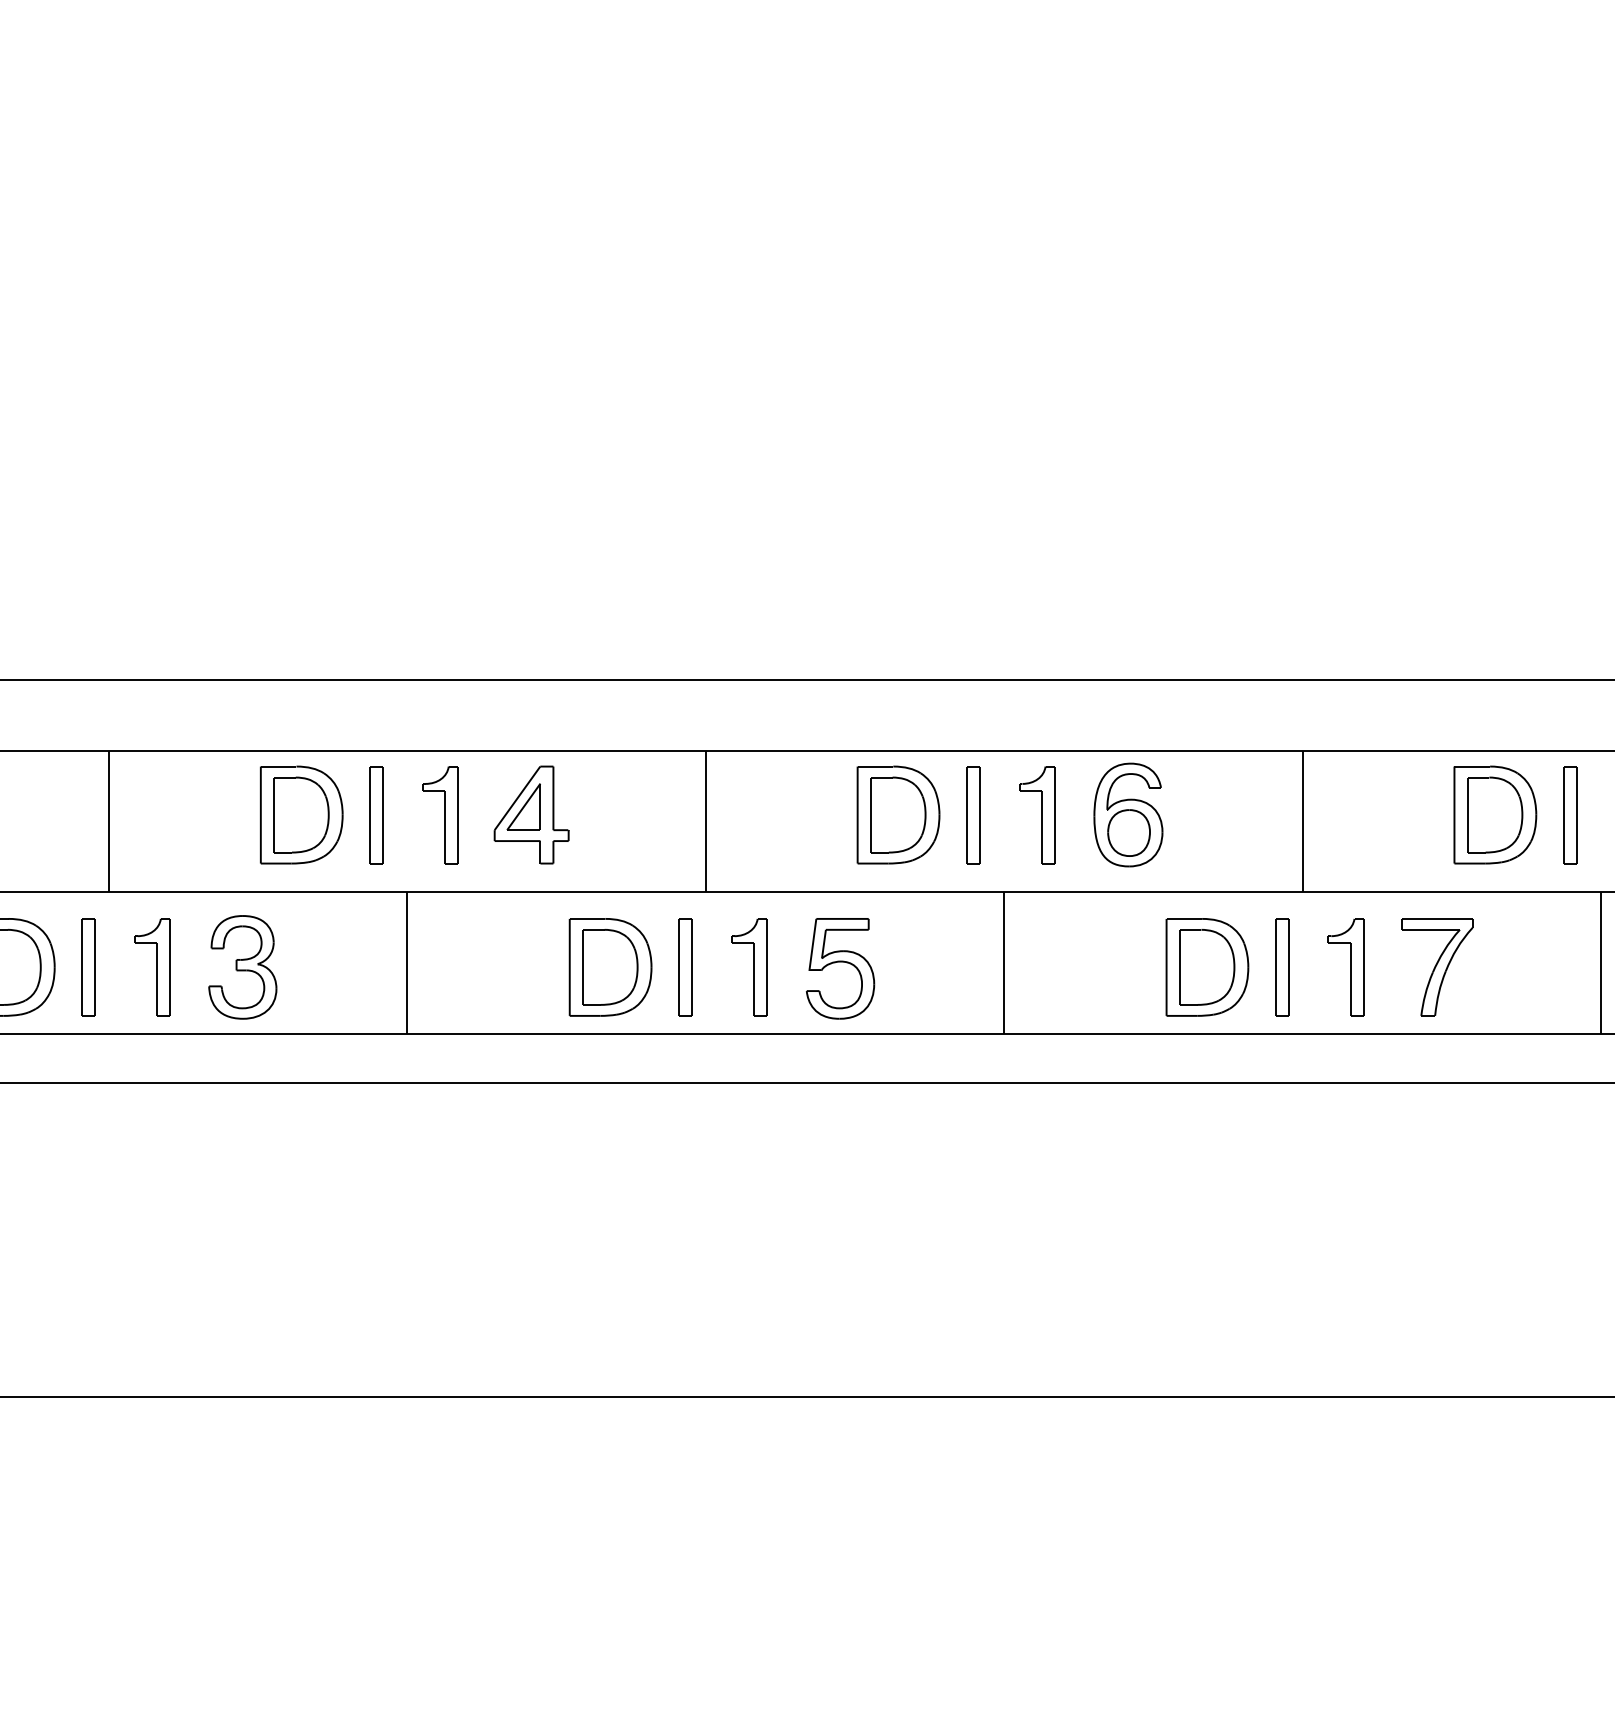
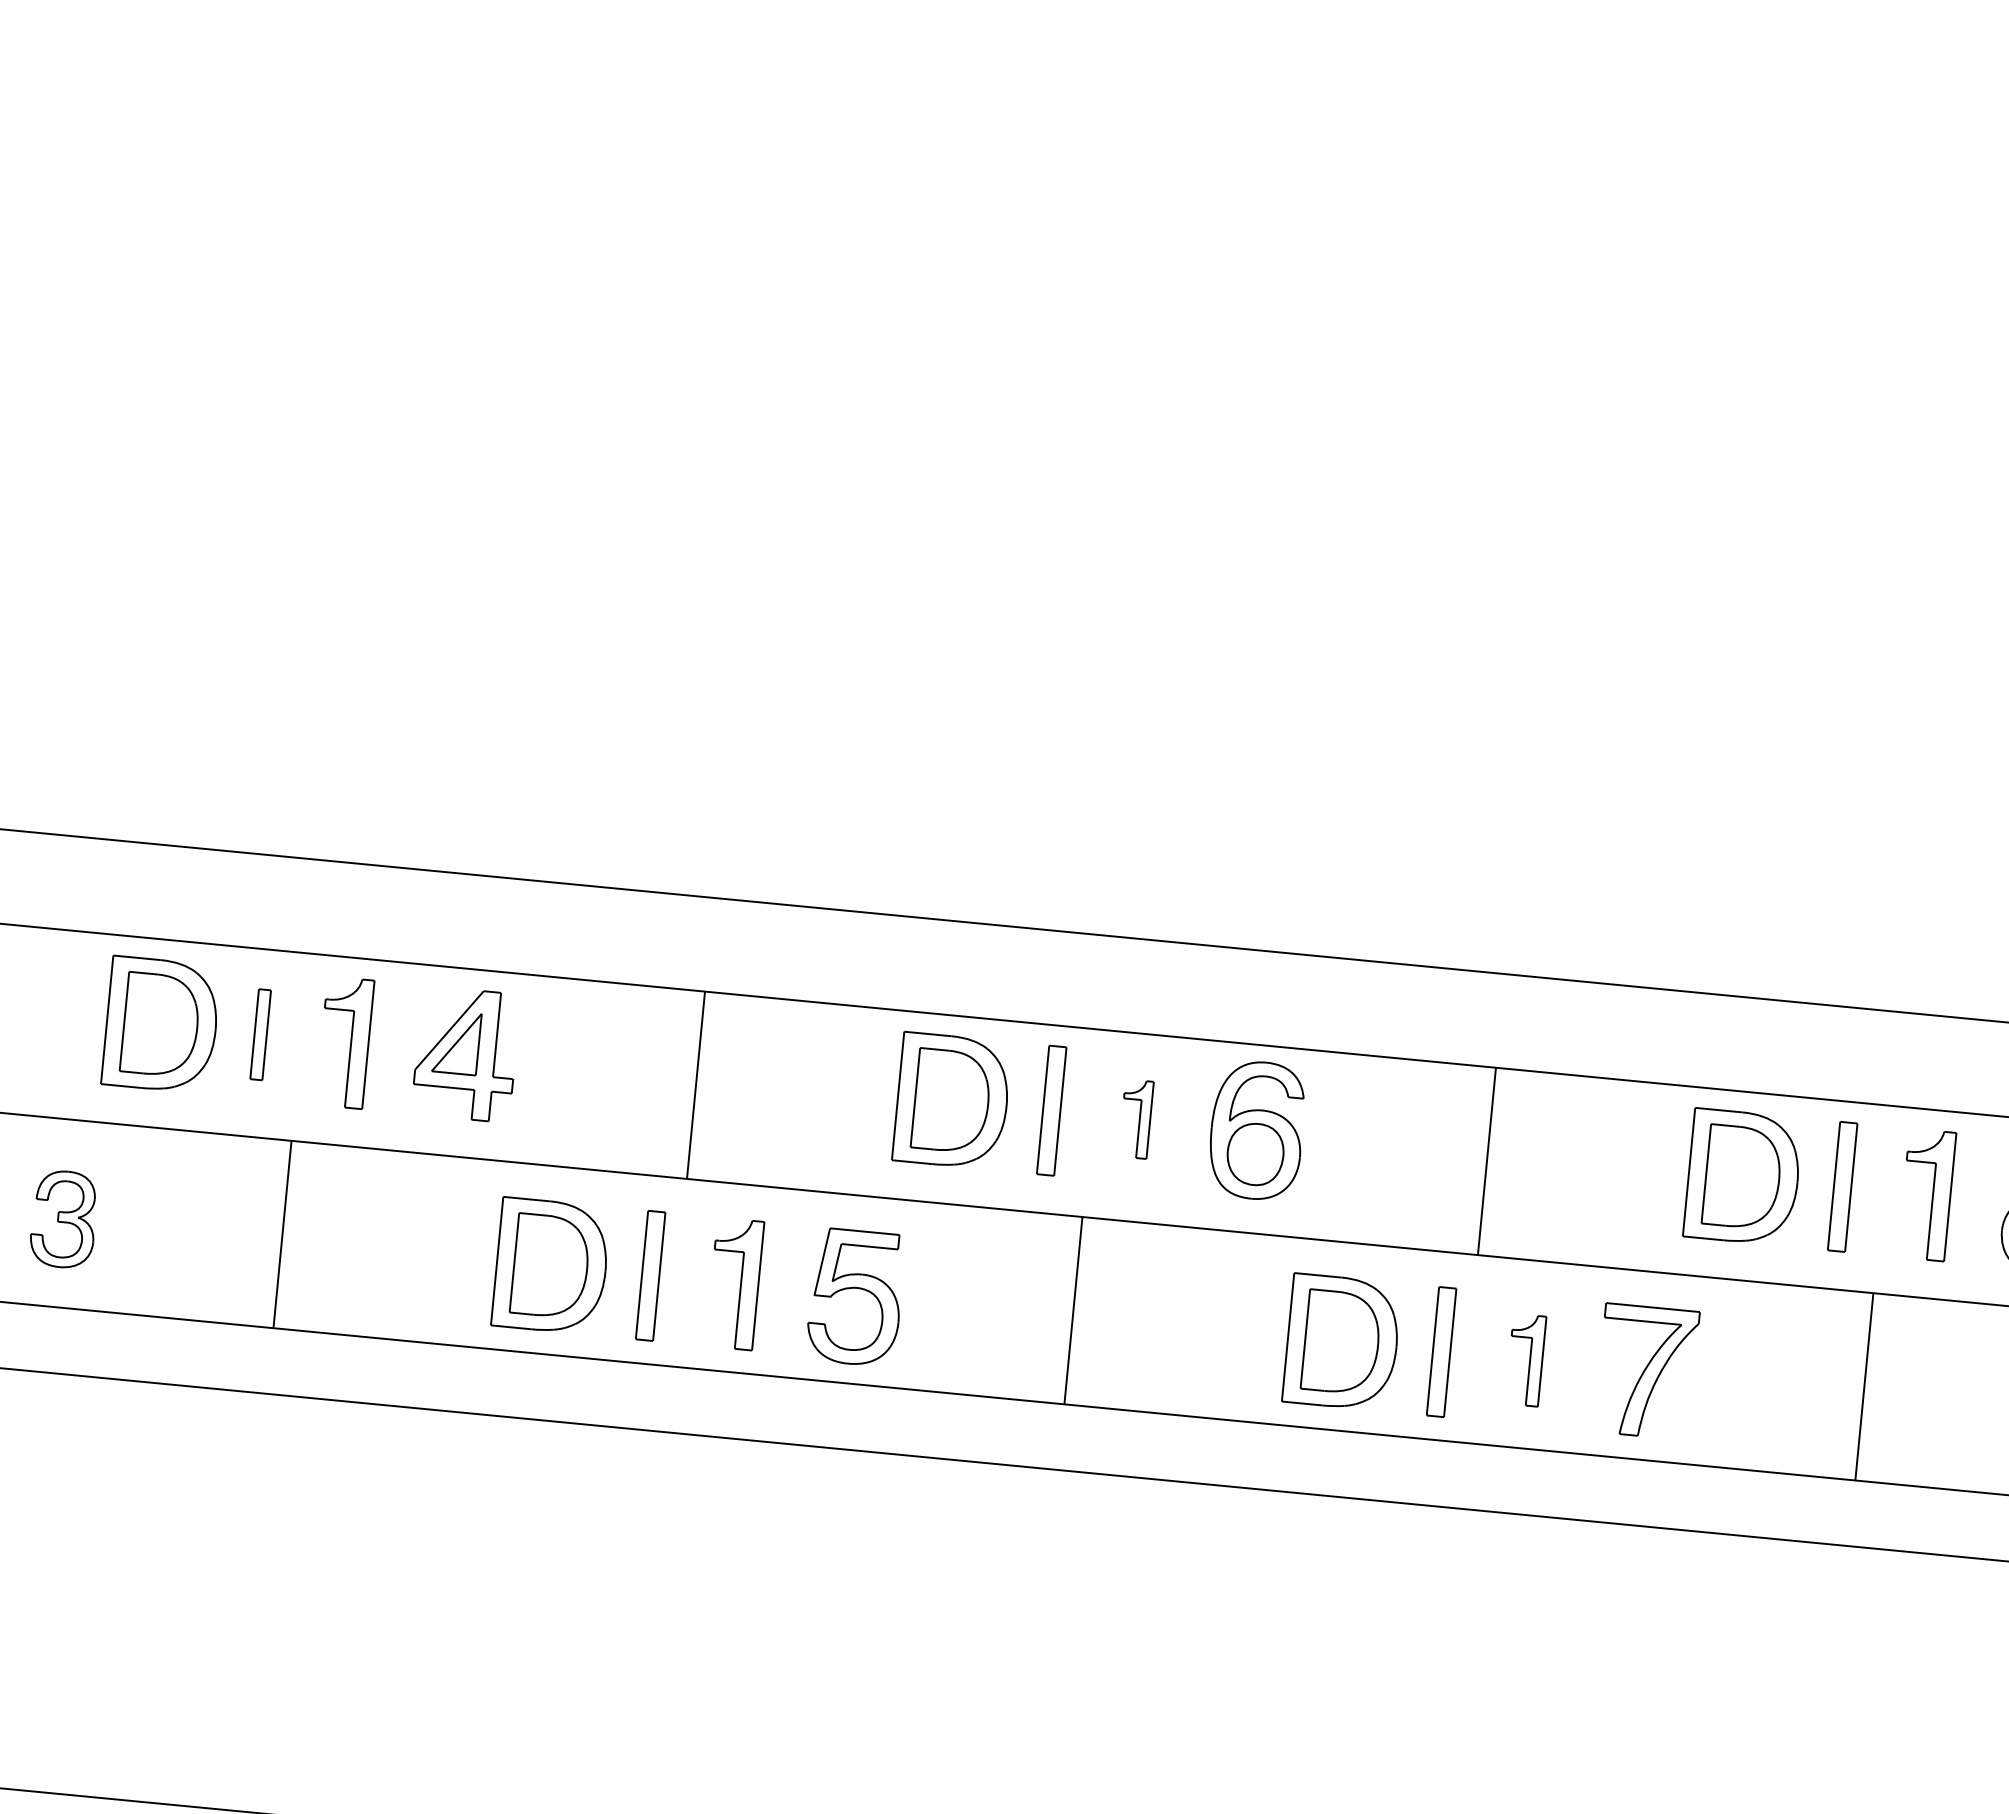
part: (376, 815) -> (260, 1035), size x0.7
part: (1037, 815) -> (1136, 1119), size x0.6
part: (242, 967) -> (63, 1219), size x0.7
part: (1345, 967) -> (1525, 1360), size x0.7

